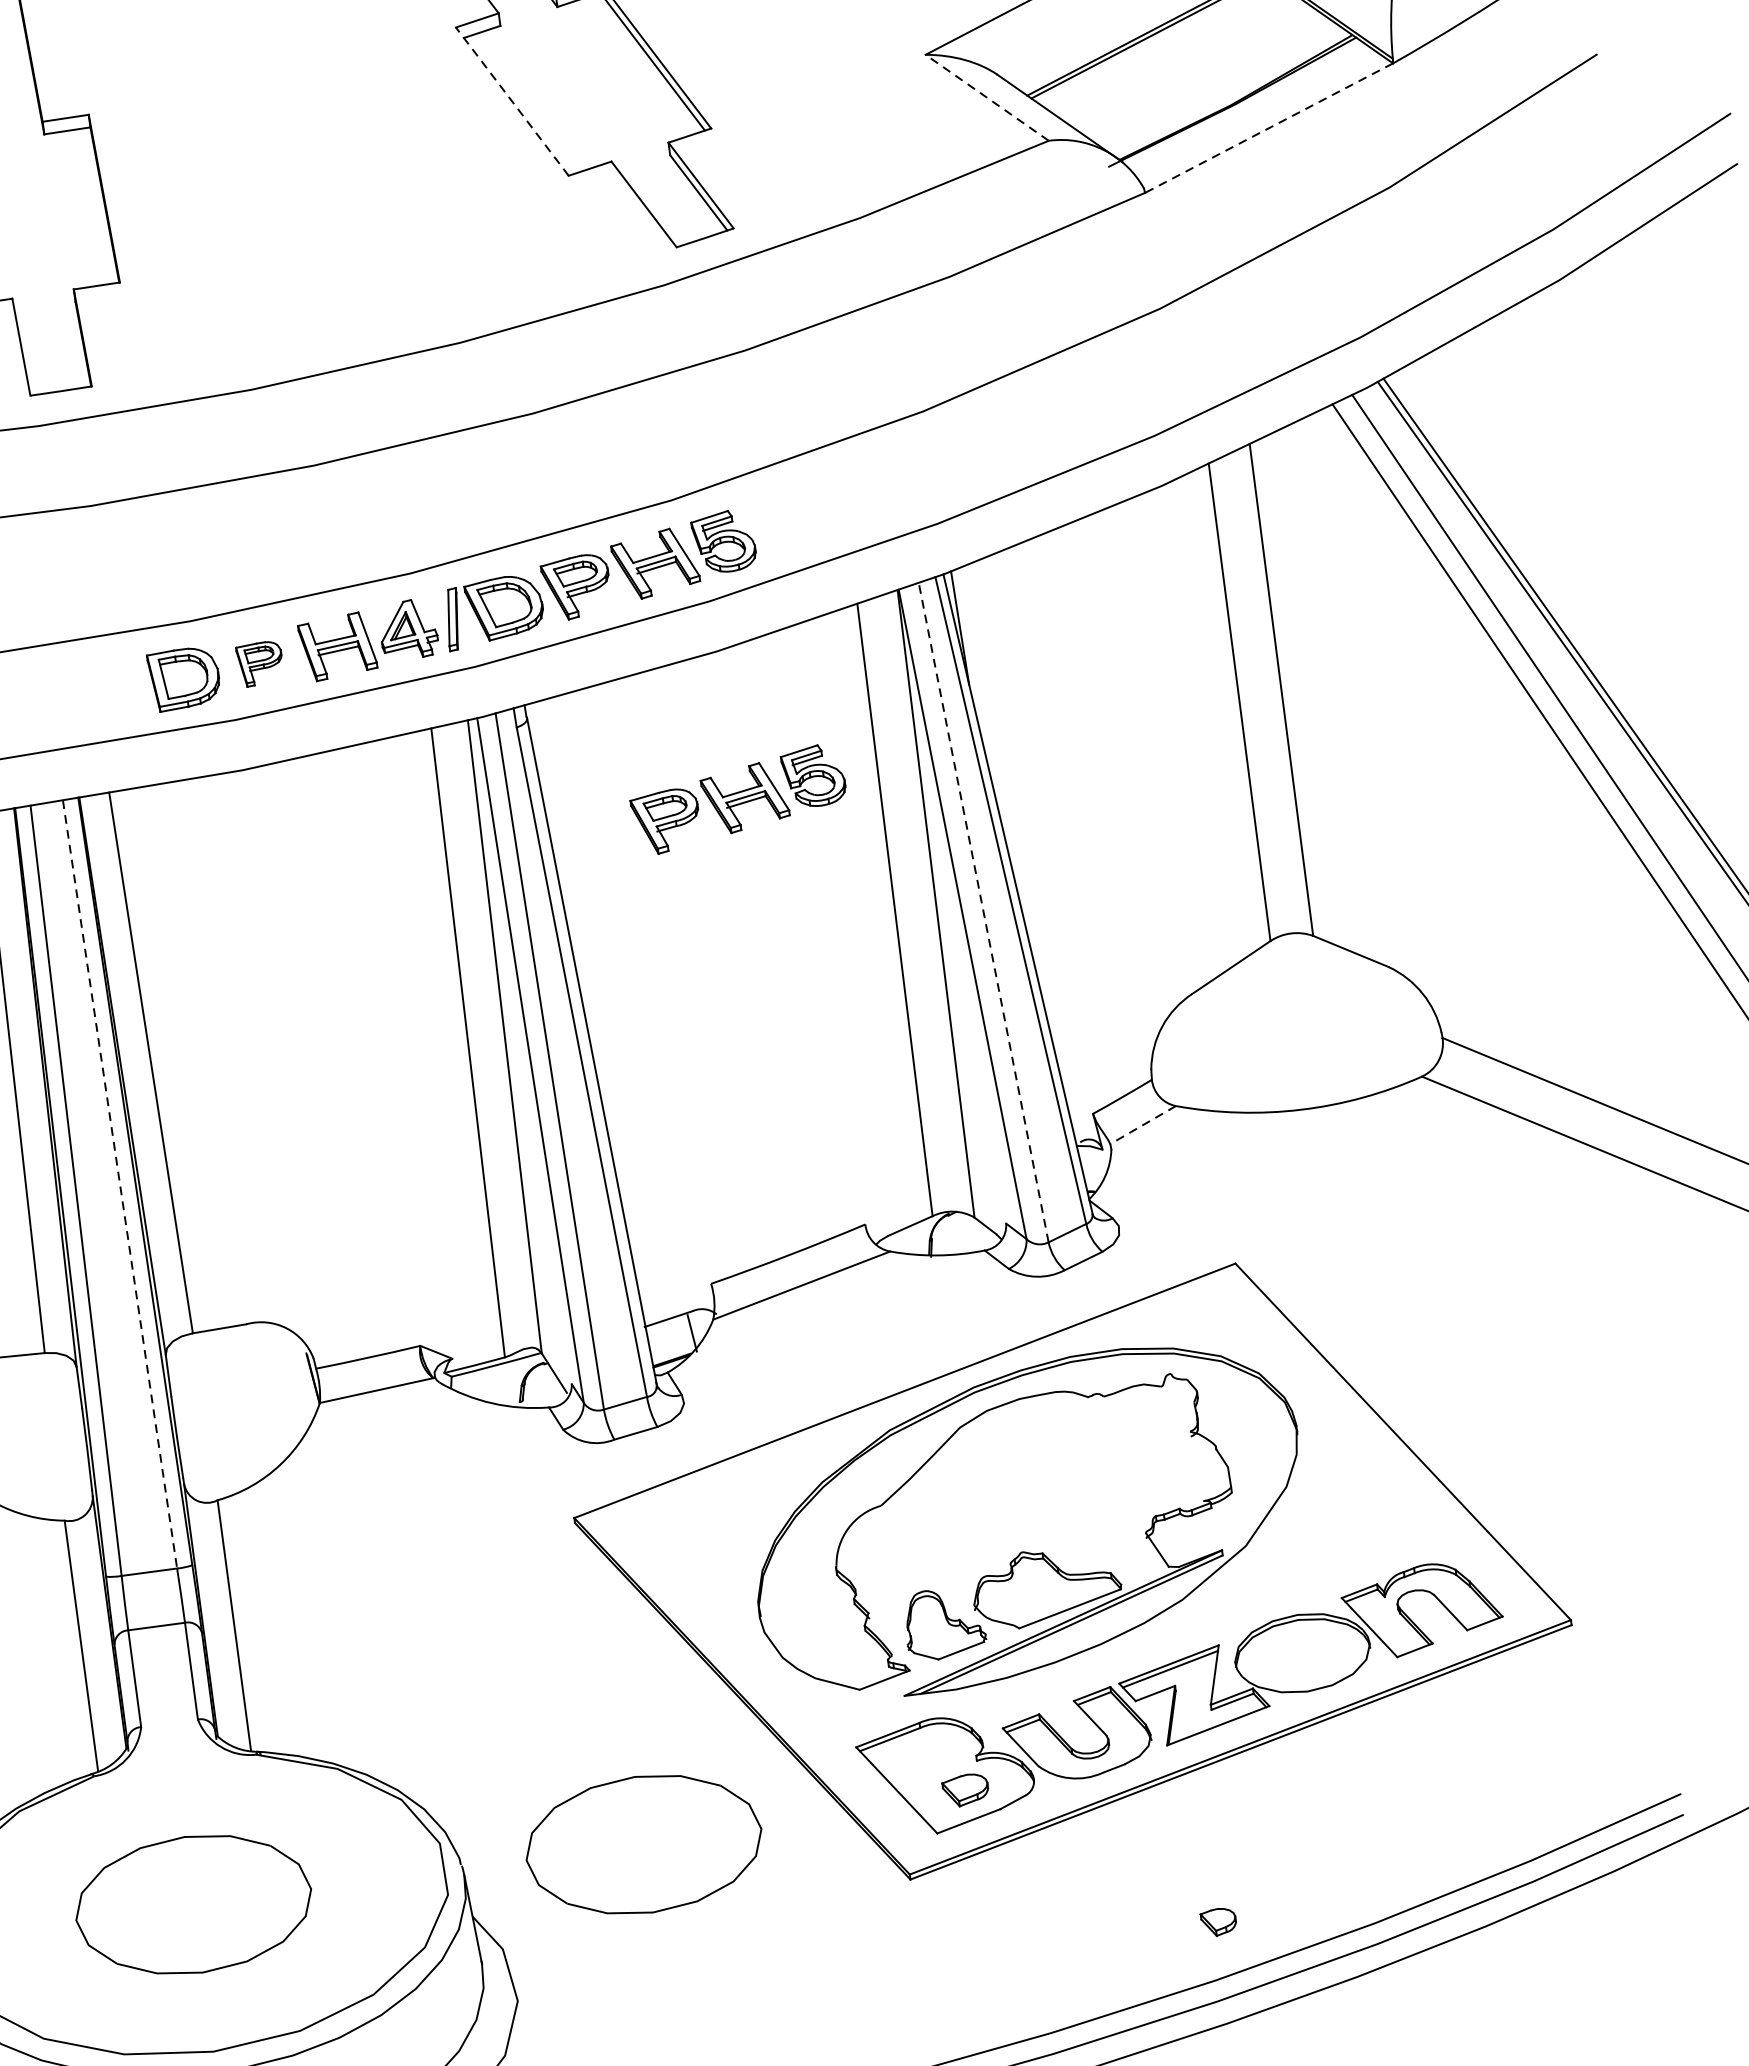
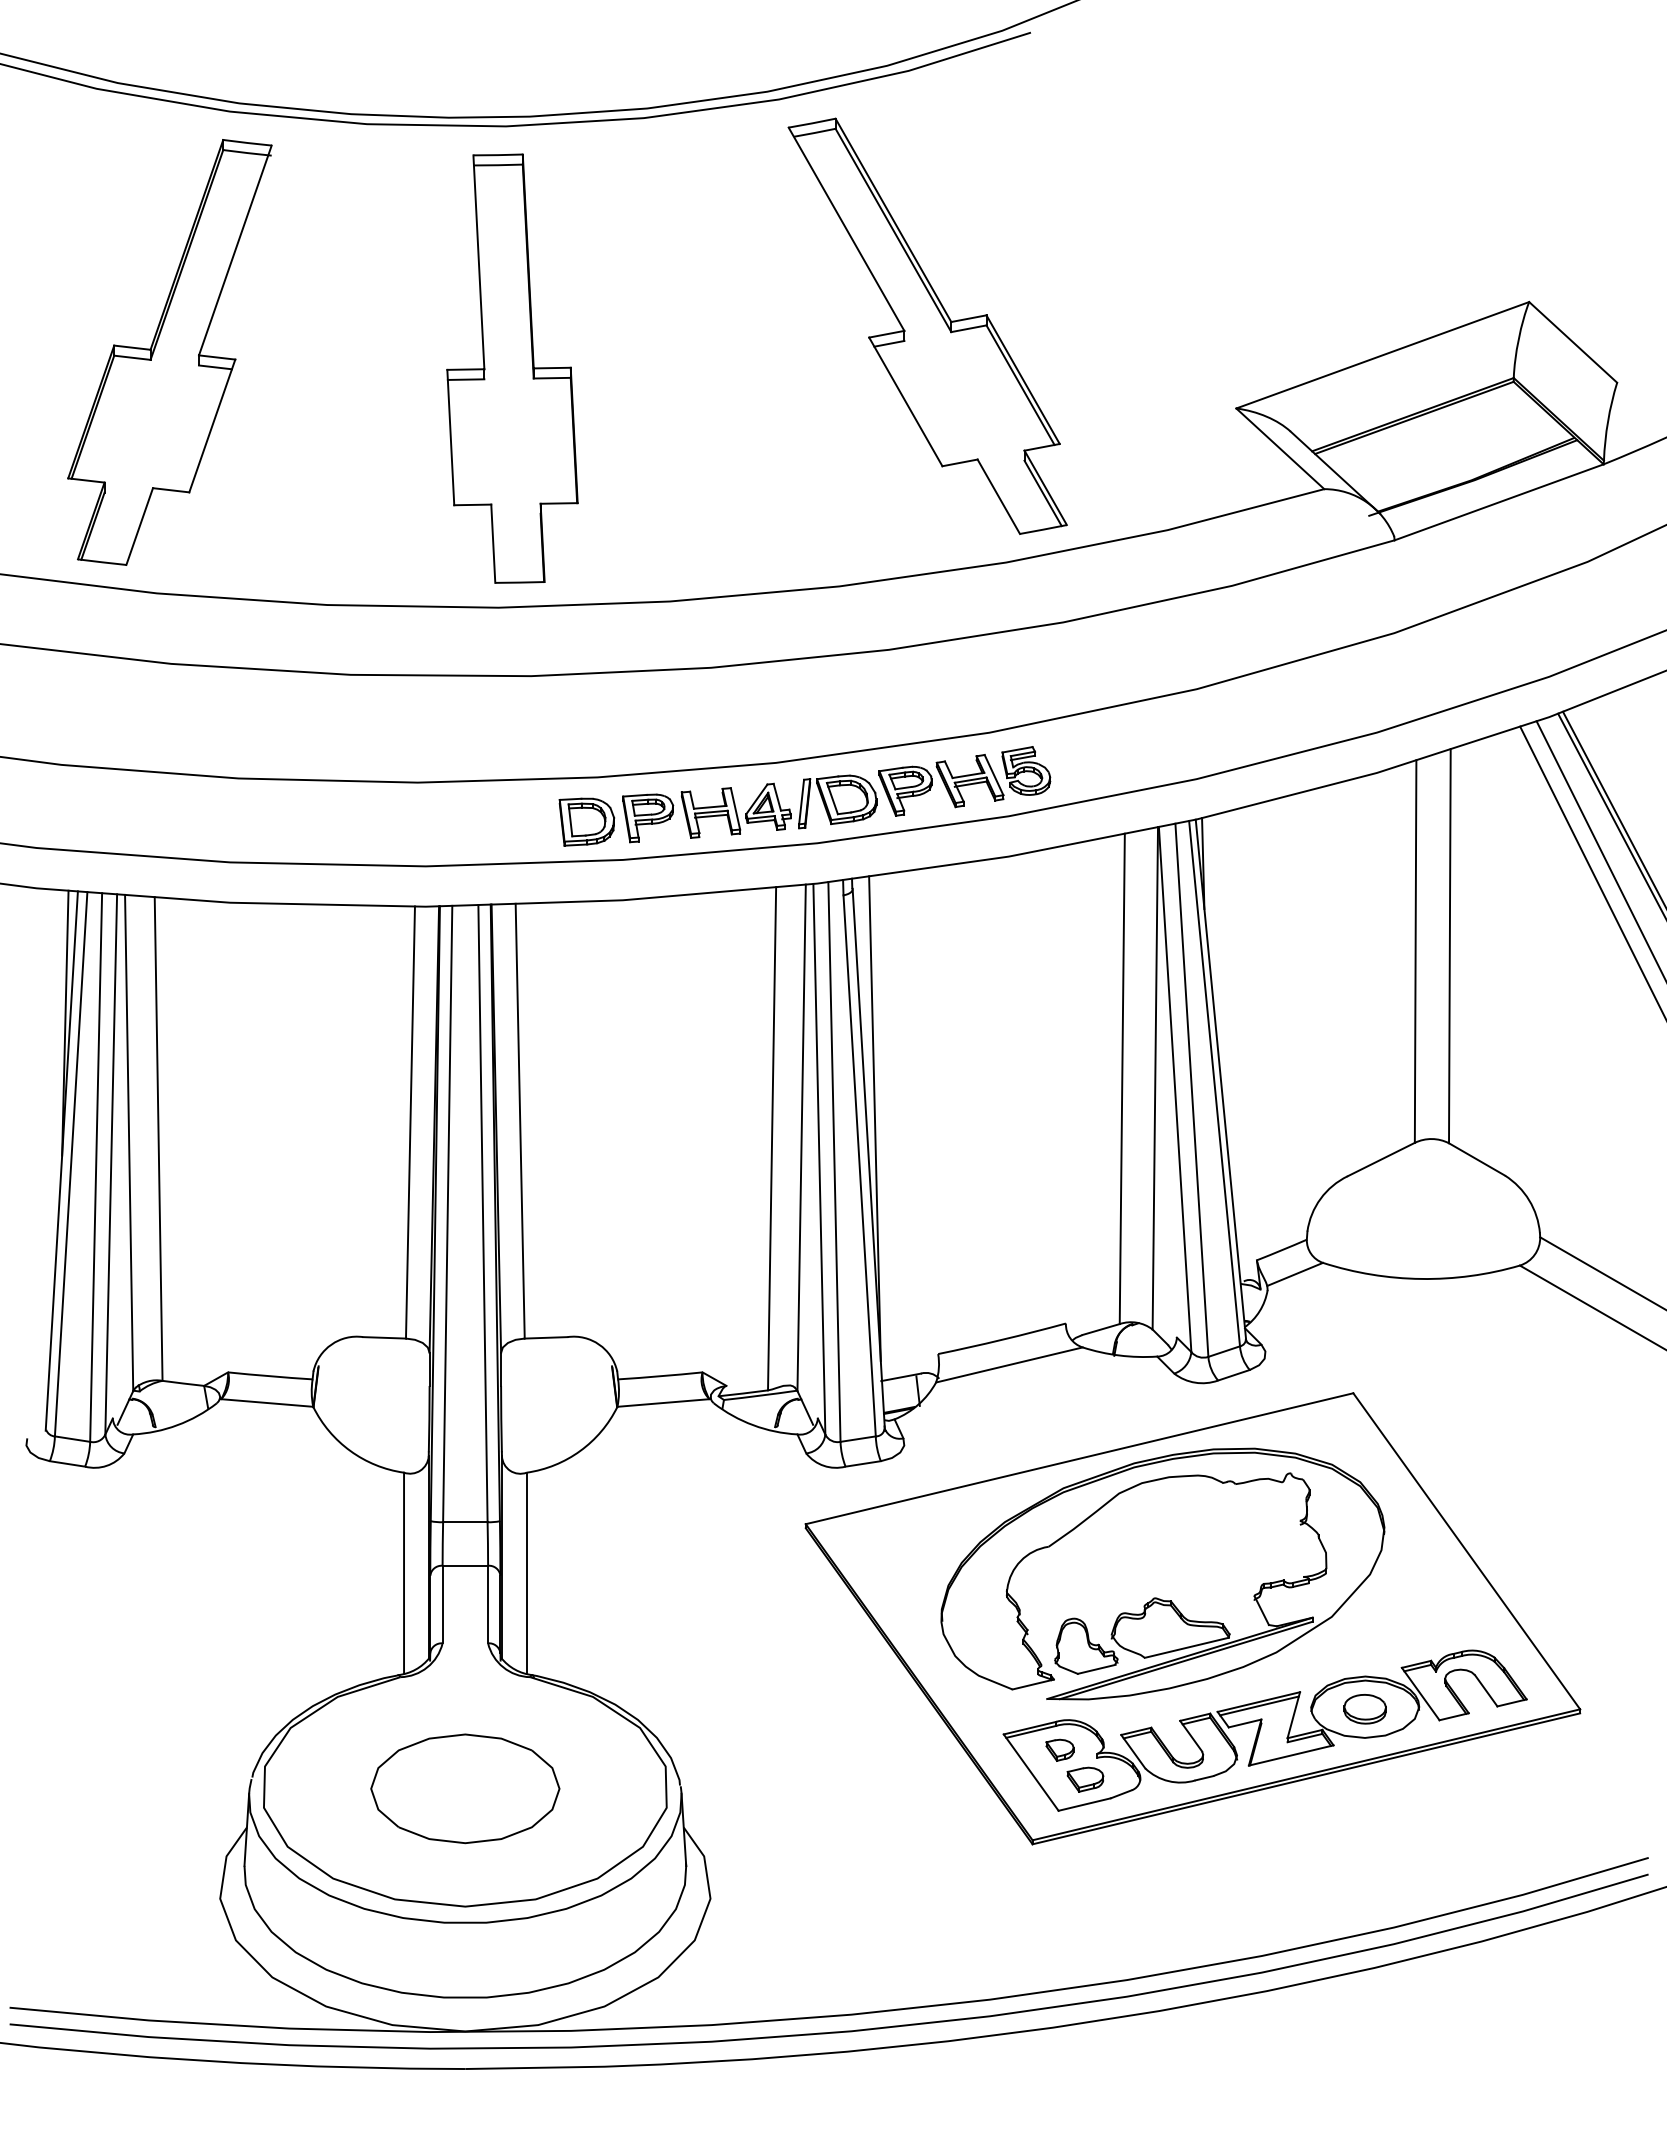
line: (987, 97) -> (1280, 448), dashed -> solid
line: (511, 101) -> (905, 401), dashed -> solid
line: (1268, 128) -> (1498, 502), dashed -> solid
part: (260, 664) -> (648, 818), size x1.43
part: (738, 799) -> (1010, 975), removed
line: (983, 911) -> (1191, 1089), dashed -> solid
line: (592, 1000) -> (874, 1118), added
line: (1142, 1125) -> (1294, 1274), dashed -> solid
line: (119, 1184) -> (482, 1213), dashed -> solid
part: (1302, 1656) -> (1364, 1709), added
part: (644, 1844) -> (826, 1788), removed
part: (1218, 1921) -> (1059, 1749), moved

